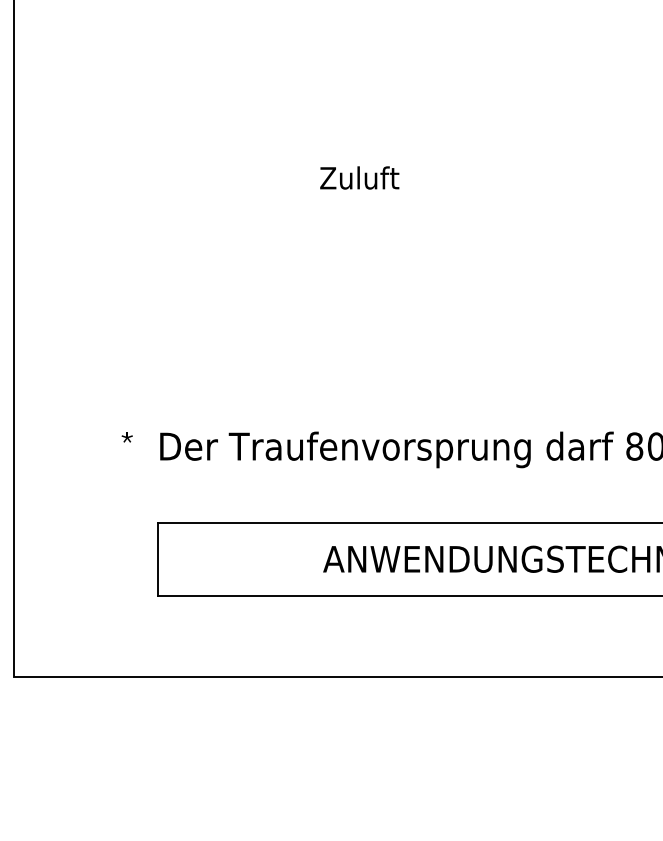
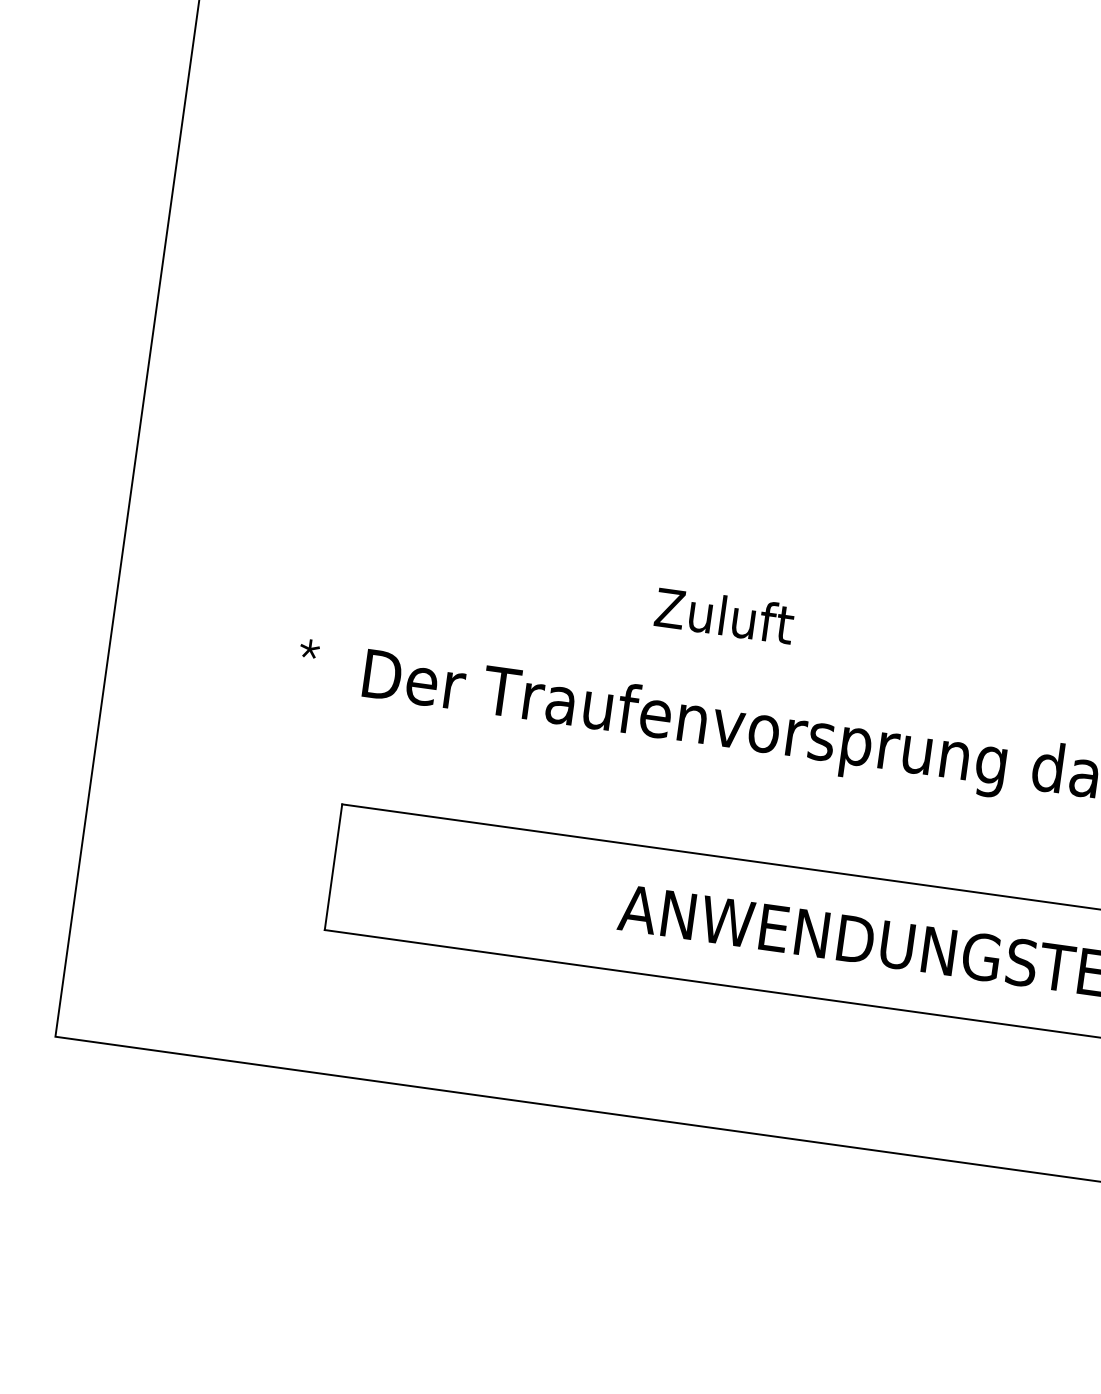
text: (359, 177) -> (724, 614), moved

